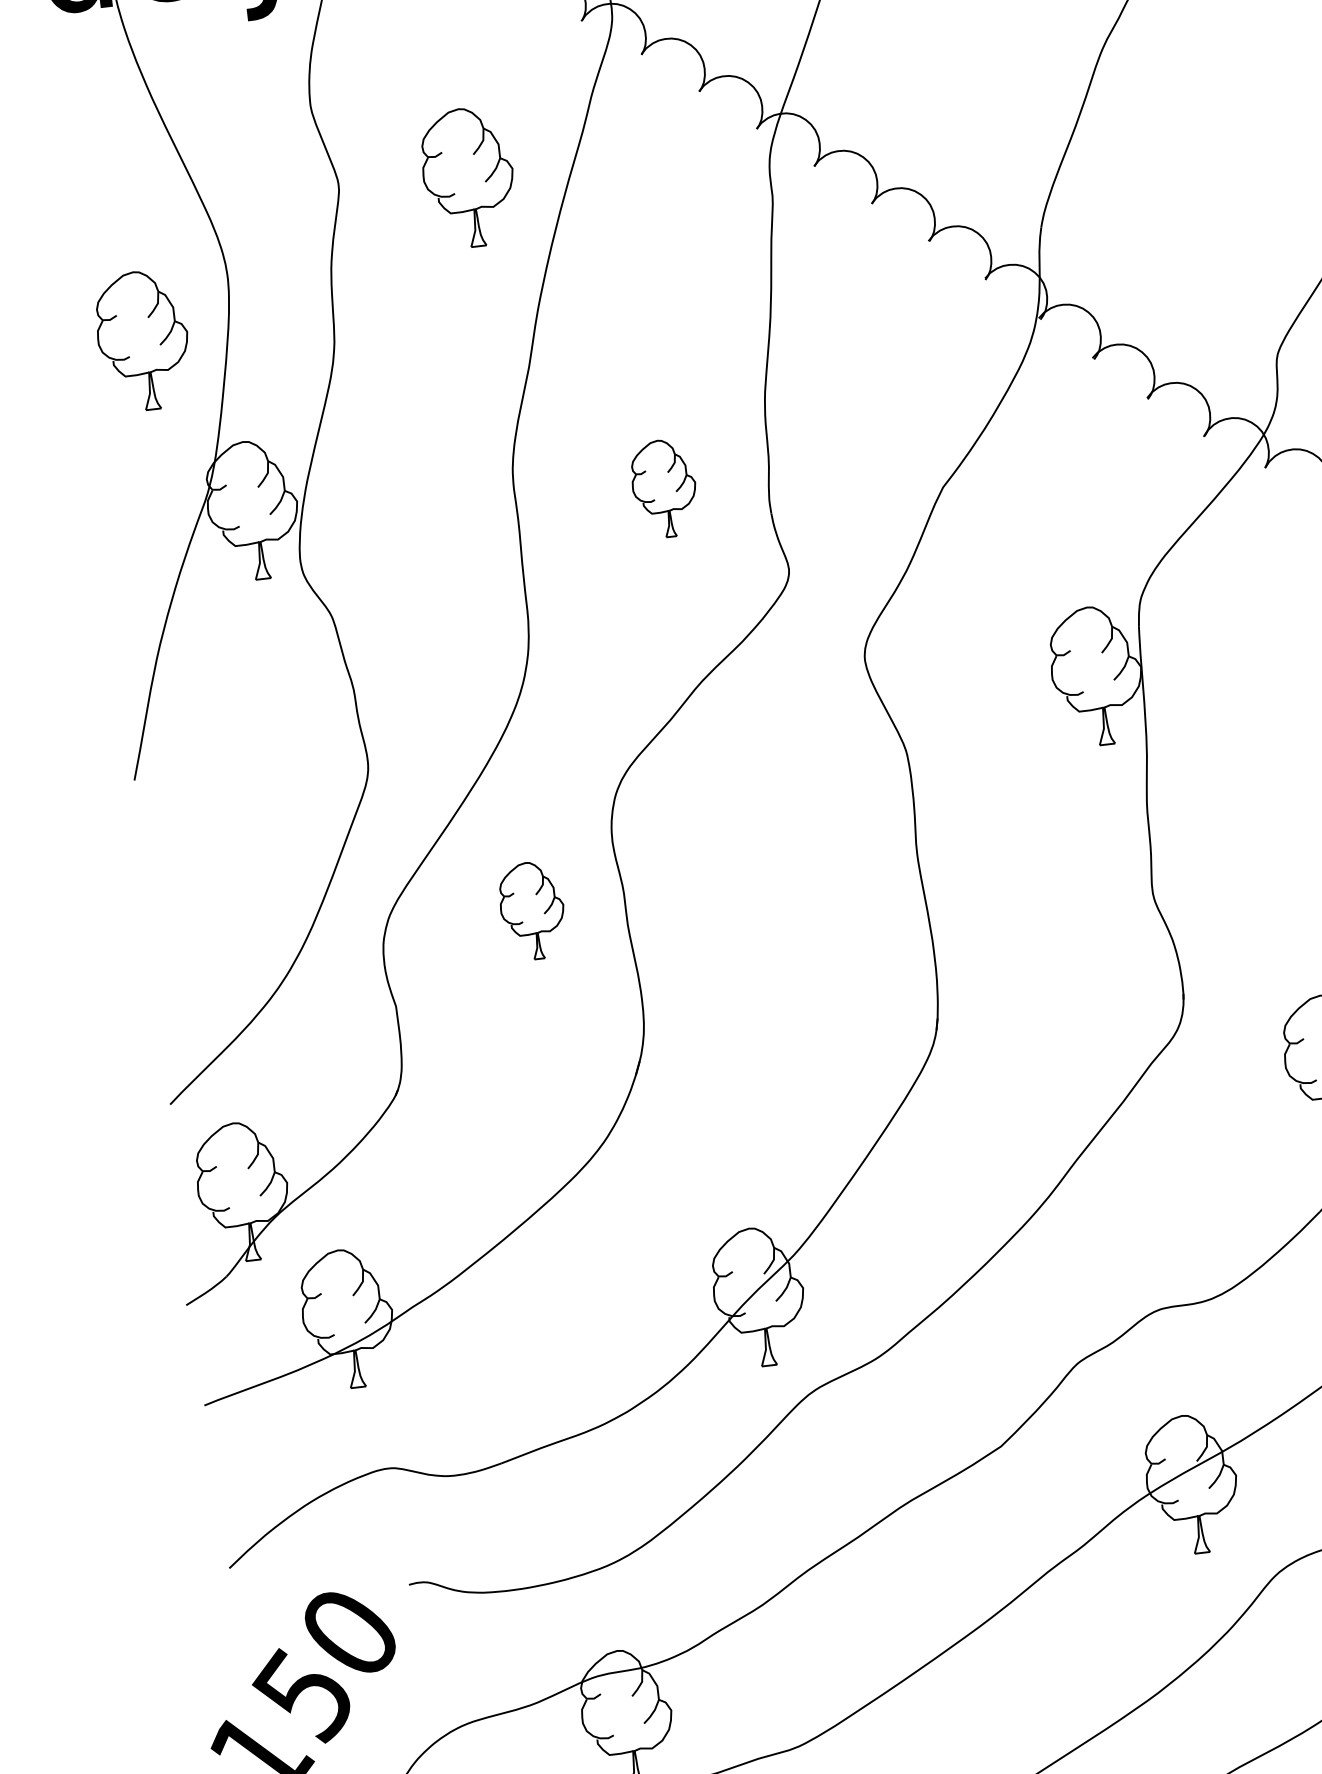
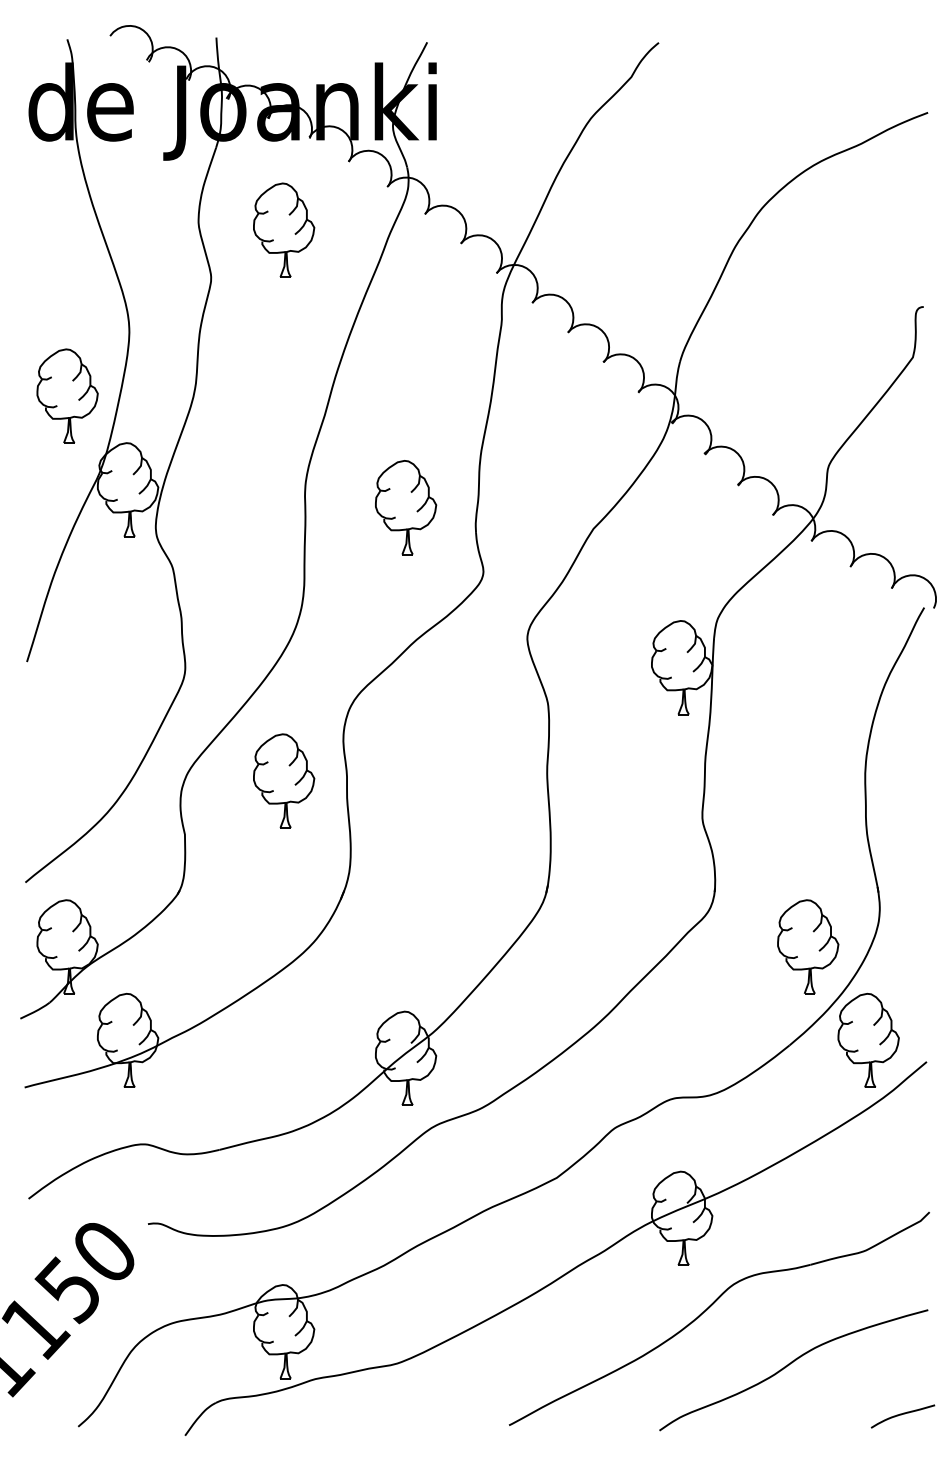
part: (469, 176) -> (284, 229), moved
part: (142, 339) -> (67, 395), moved
part: (664, 488) -> (406, 507), size x1.43
part: (532, 910) -> (284, 780), size x1.43

